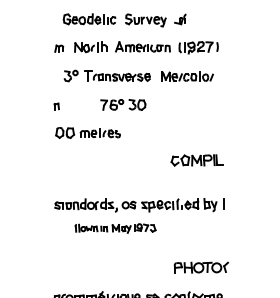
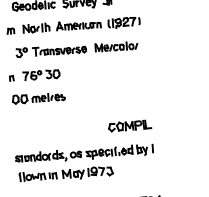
part: (123, 104) -> (41, 74), moved
part: (196, 160) -> (129, 126), moved
part: (115, 228) -> (66, 174), size x1.43

